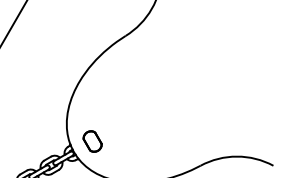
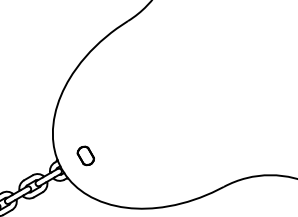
part: (92, 141) -> (85, 155), size x0.7

